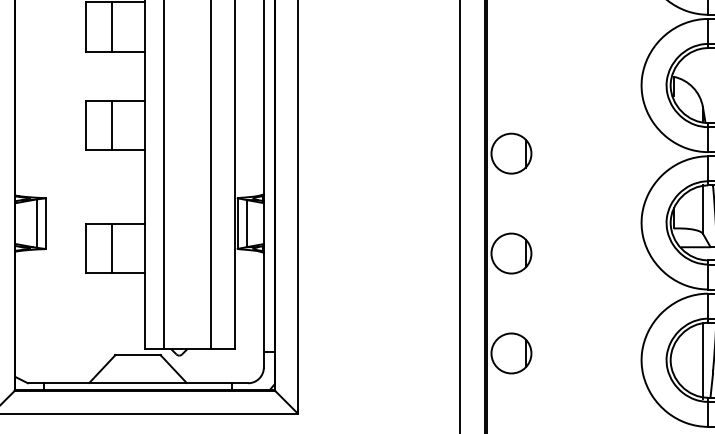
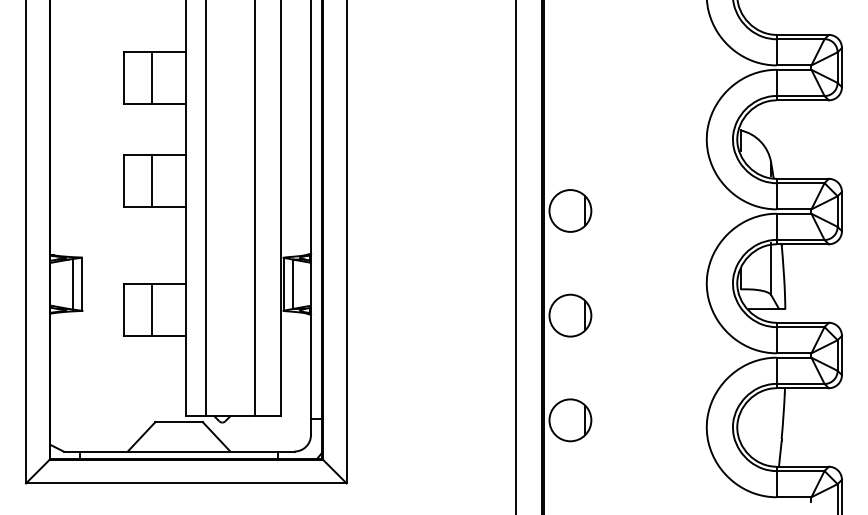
line: (703, 360) -> (771, 427), removed

